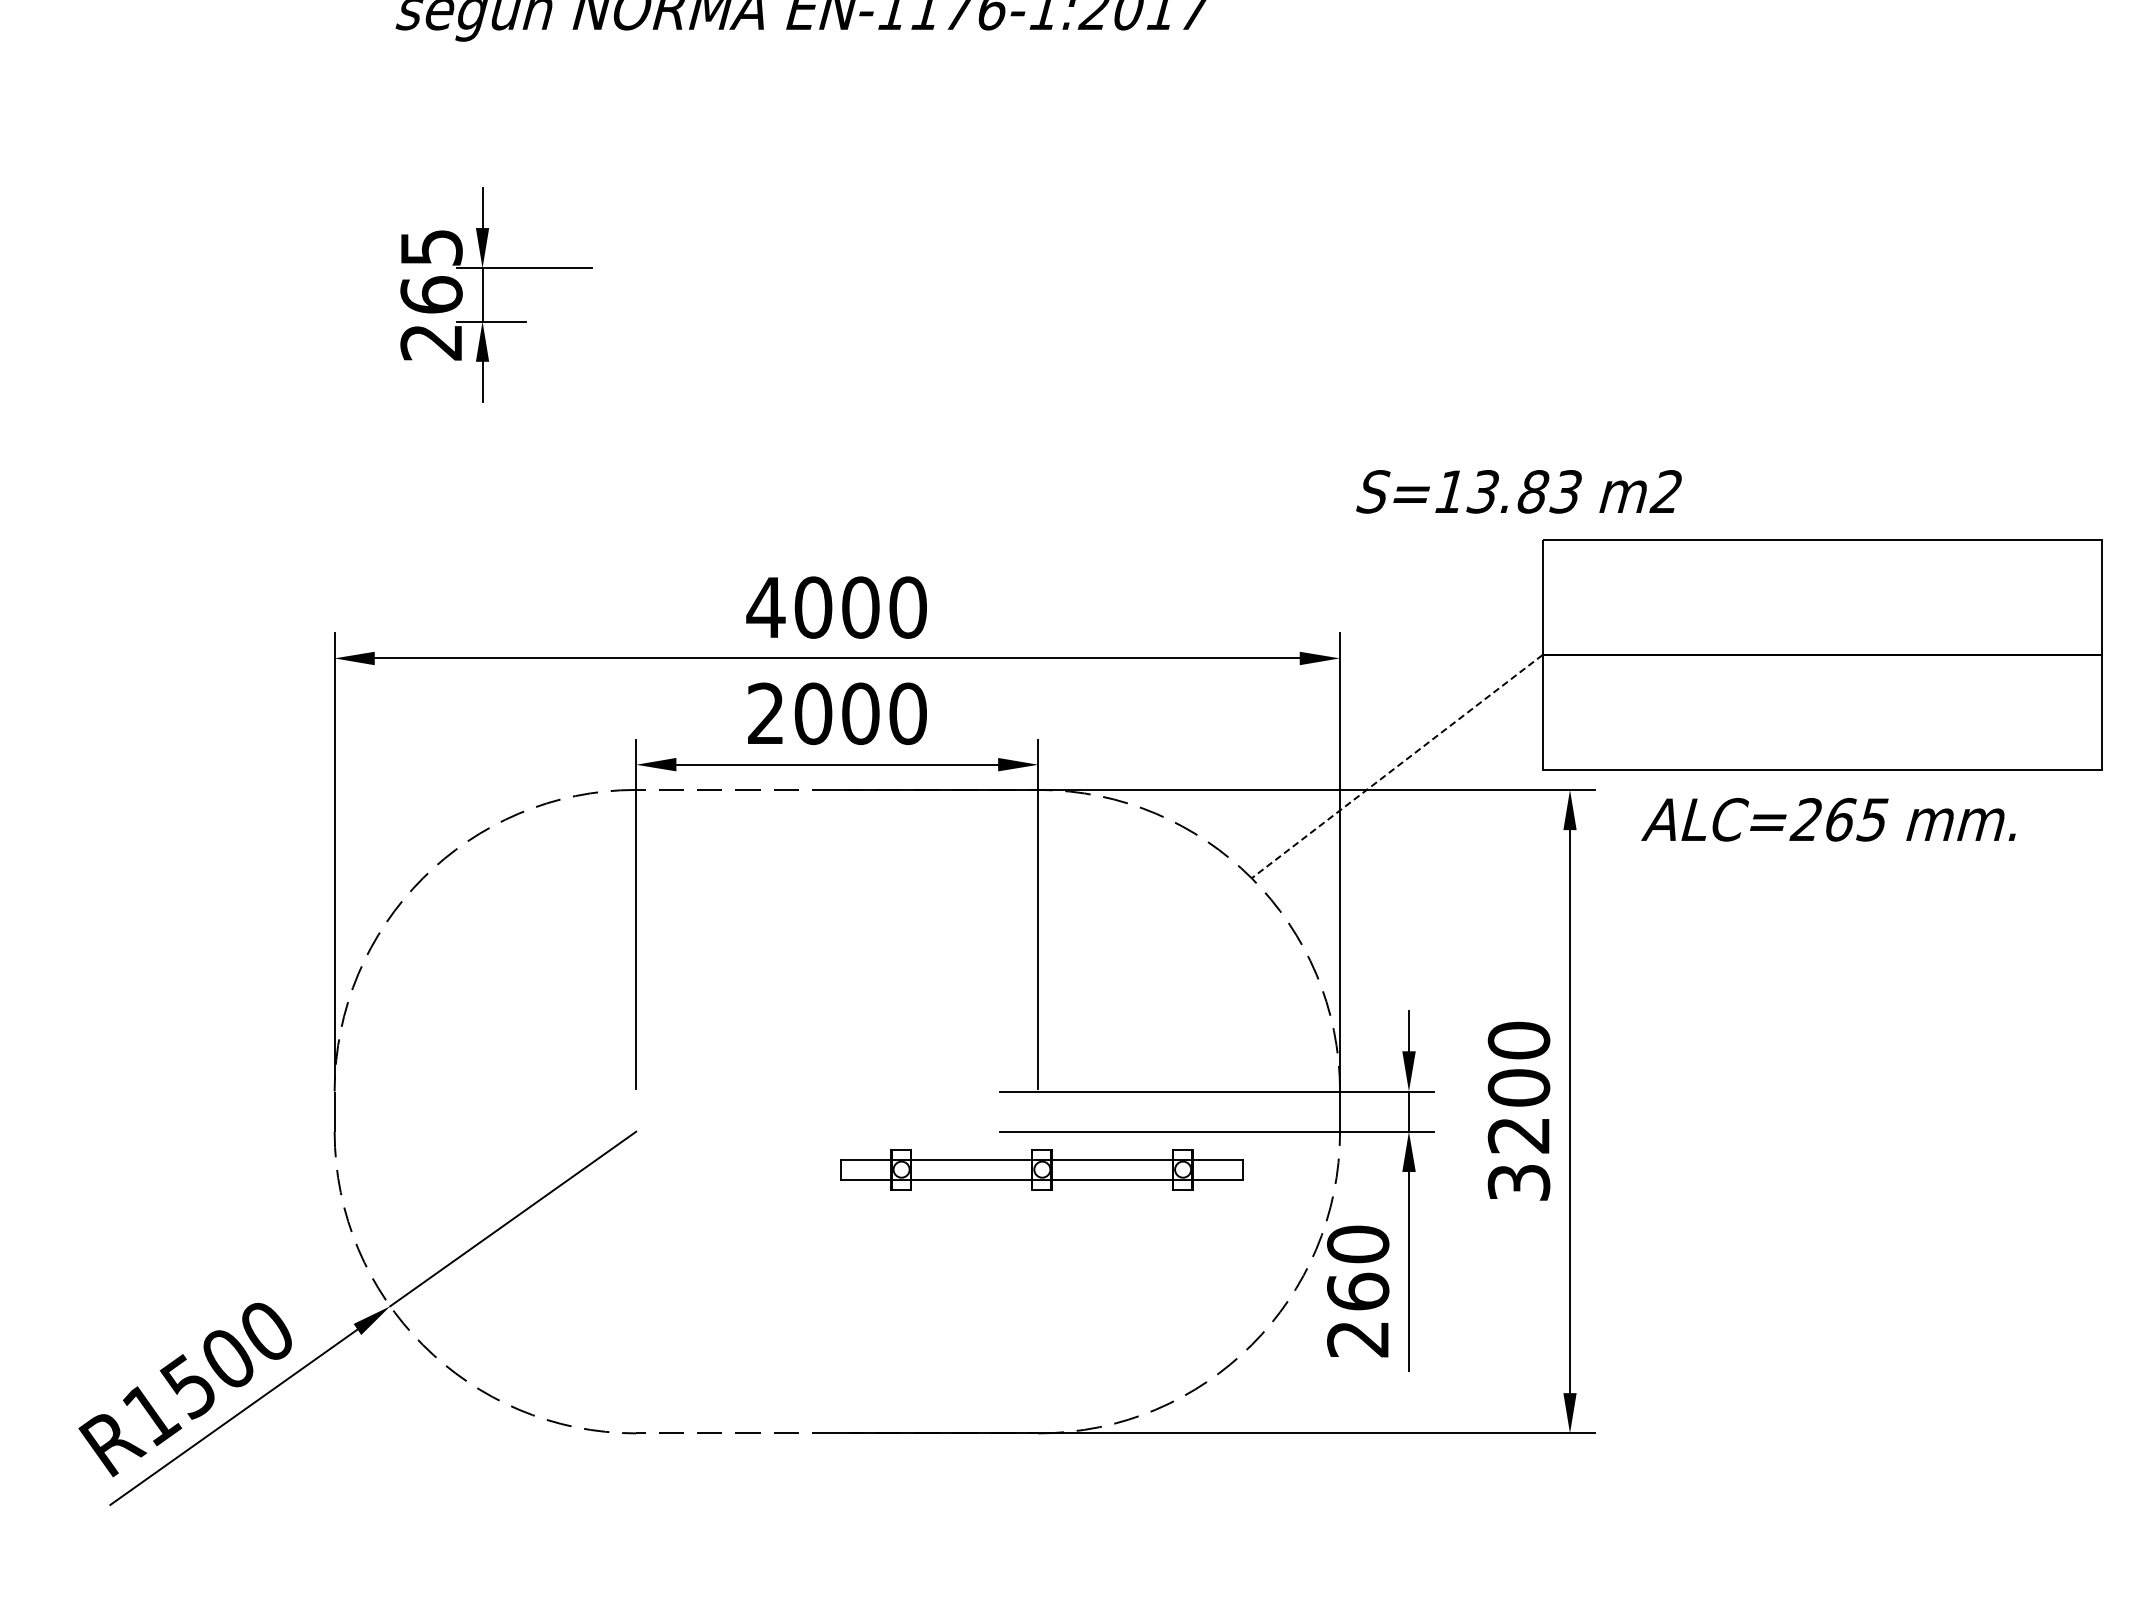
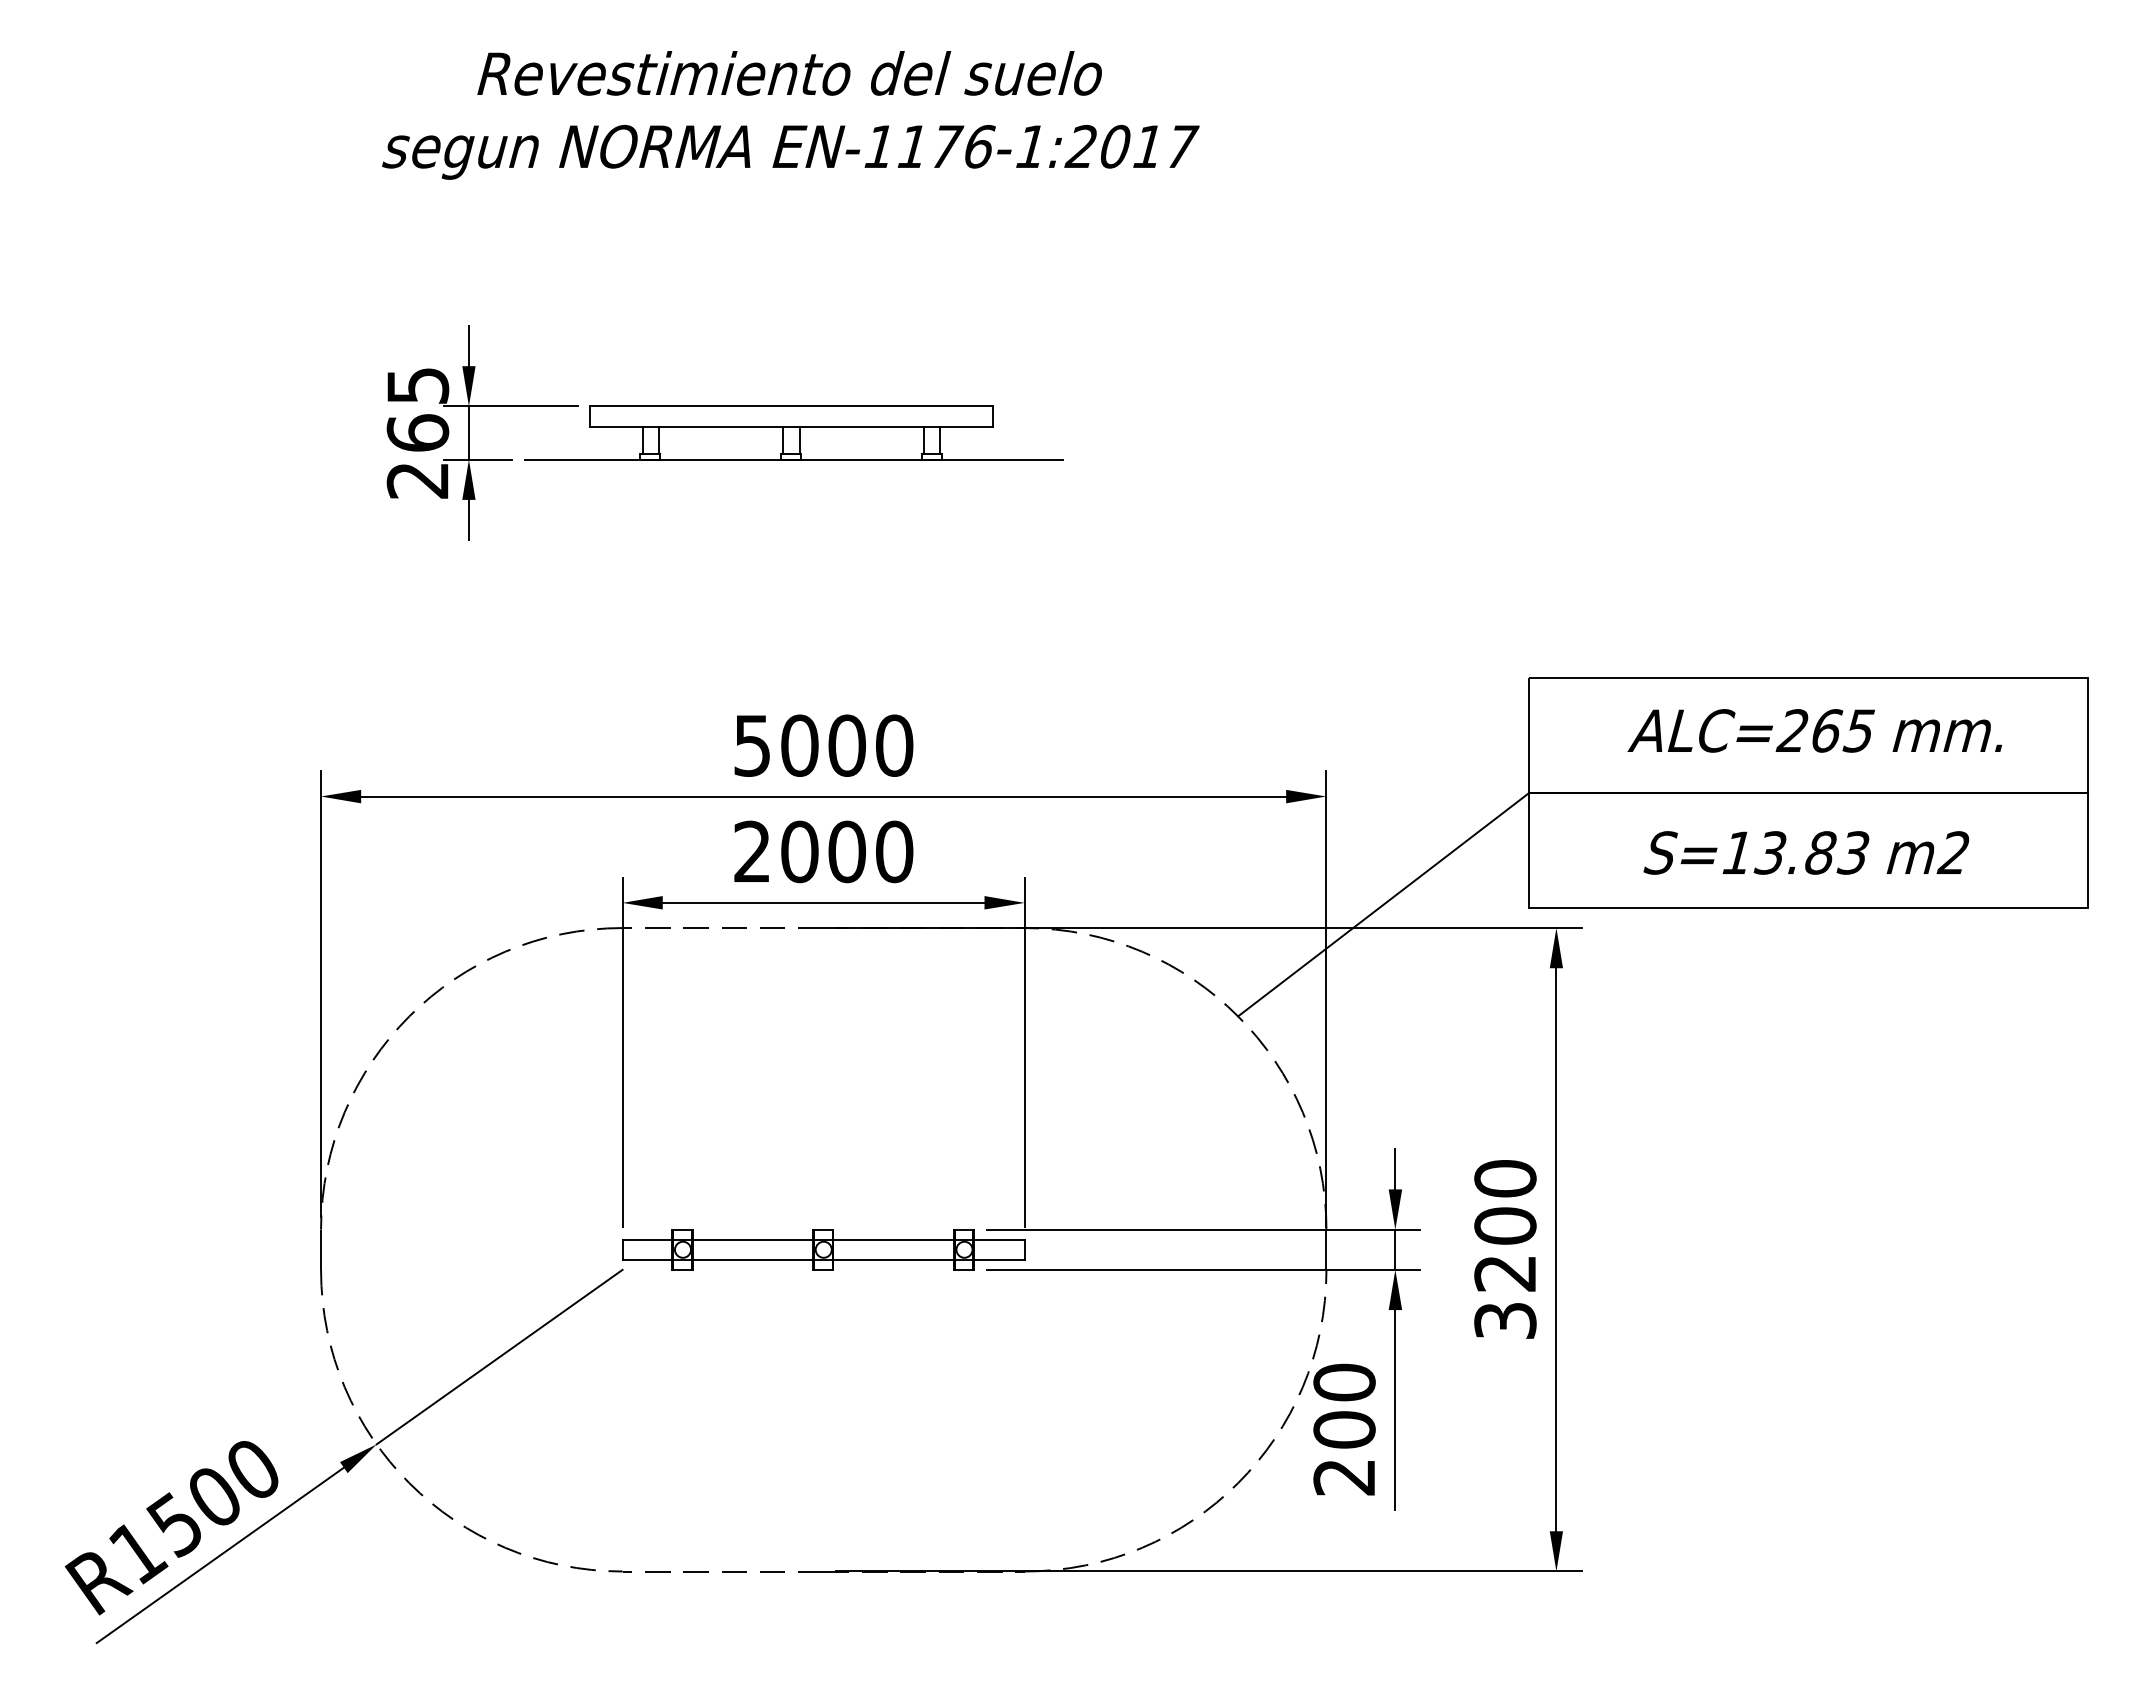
part: (807, 294) -> (793, 432), added
text: (1519, 491) -> (1806, 852), moved
text: (766, 607) -> (752, 745), 4000 -> 5000
line: (1397, 767) -> (1383, 905), dashed -> solid
text: (1828, 819) -> (1814, 730), moved
part: (1042, 1169) -> (823, 1249), moved
text: (1358, 1291) -> (1344, 1429), 260 -> 200

